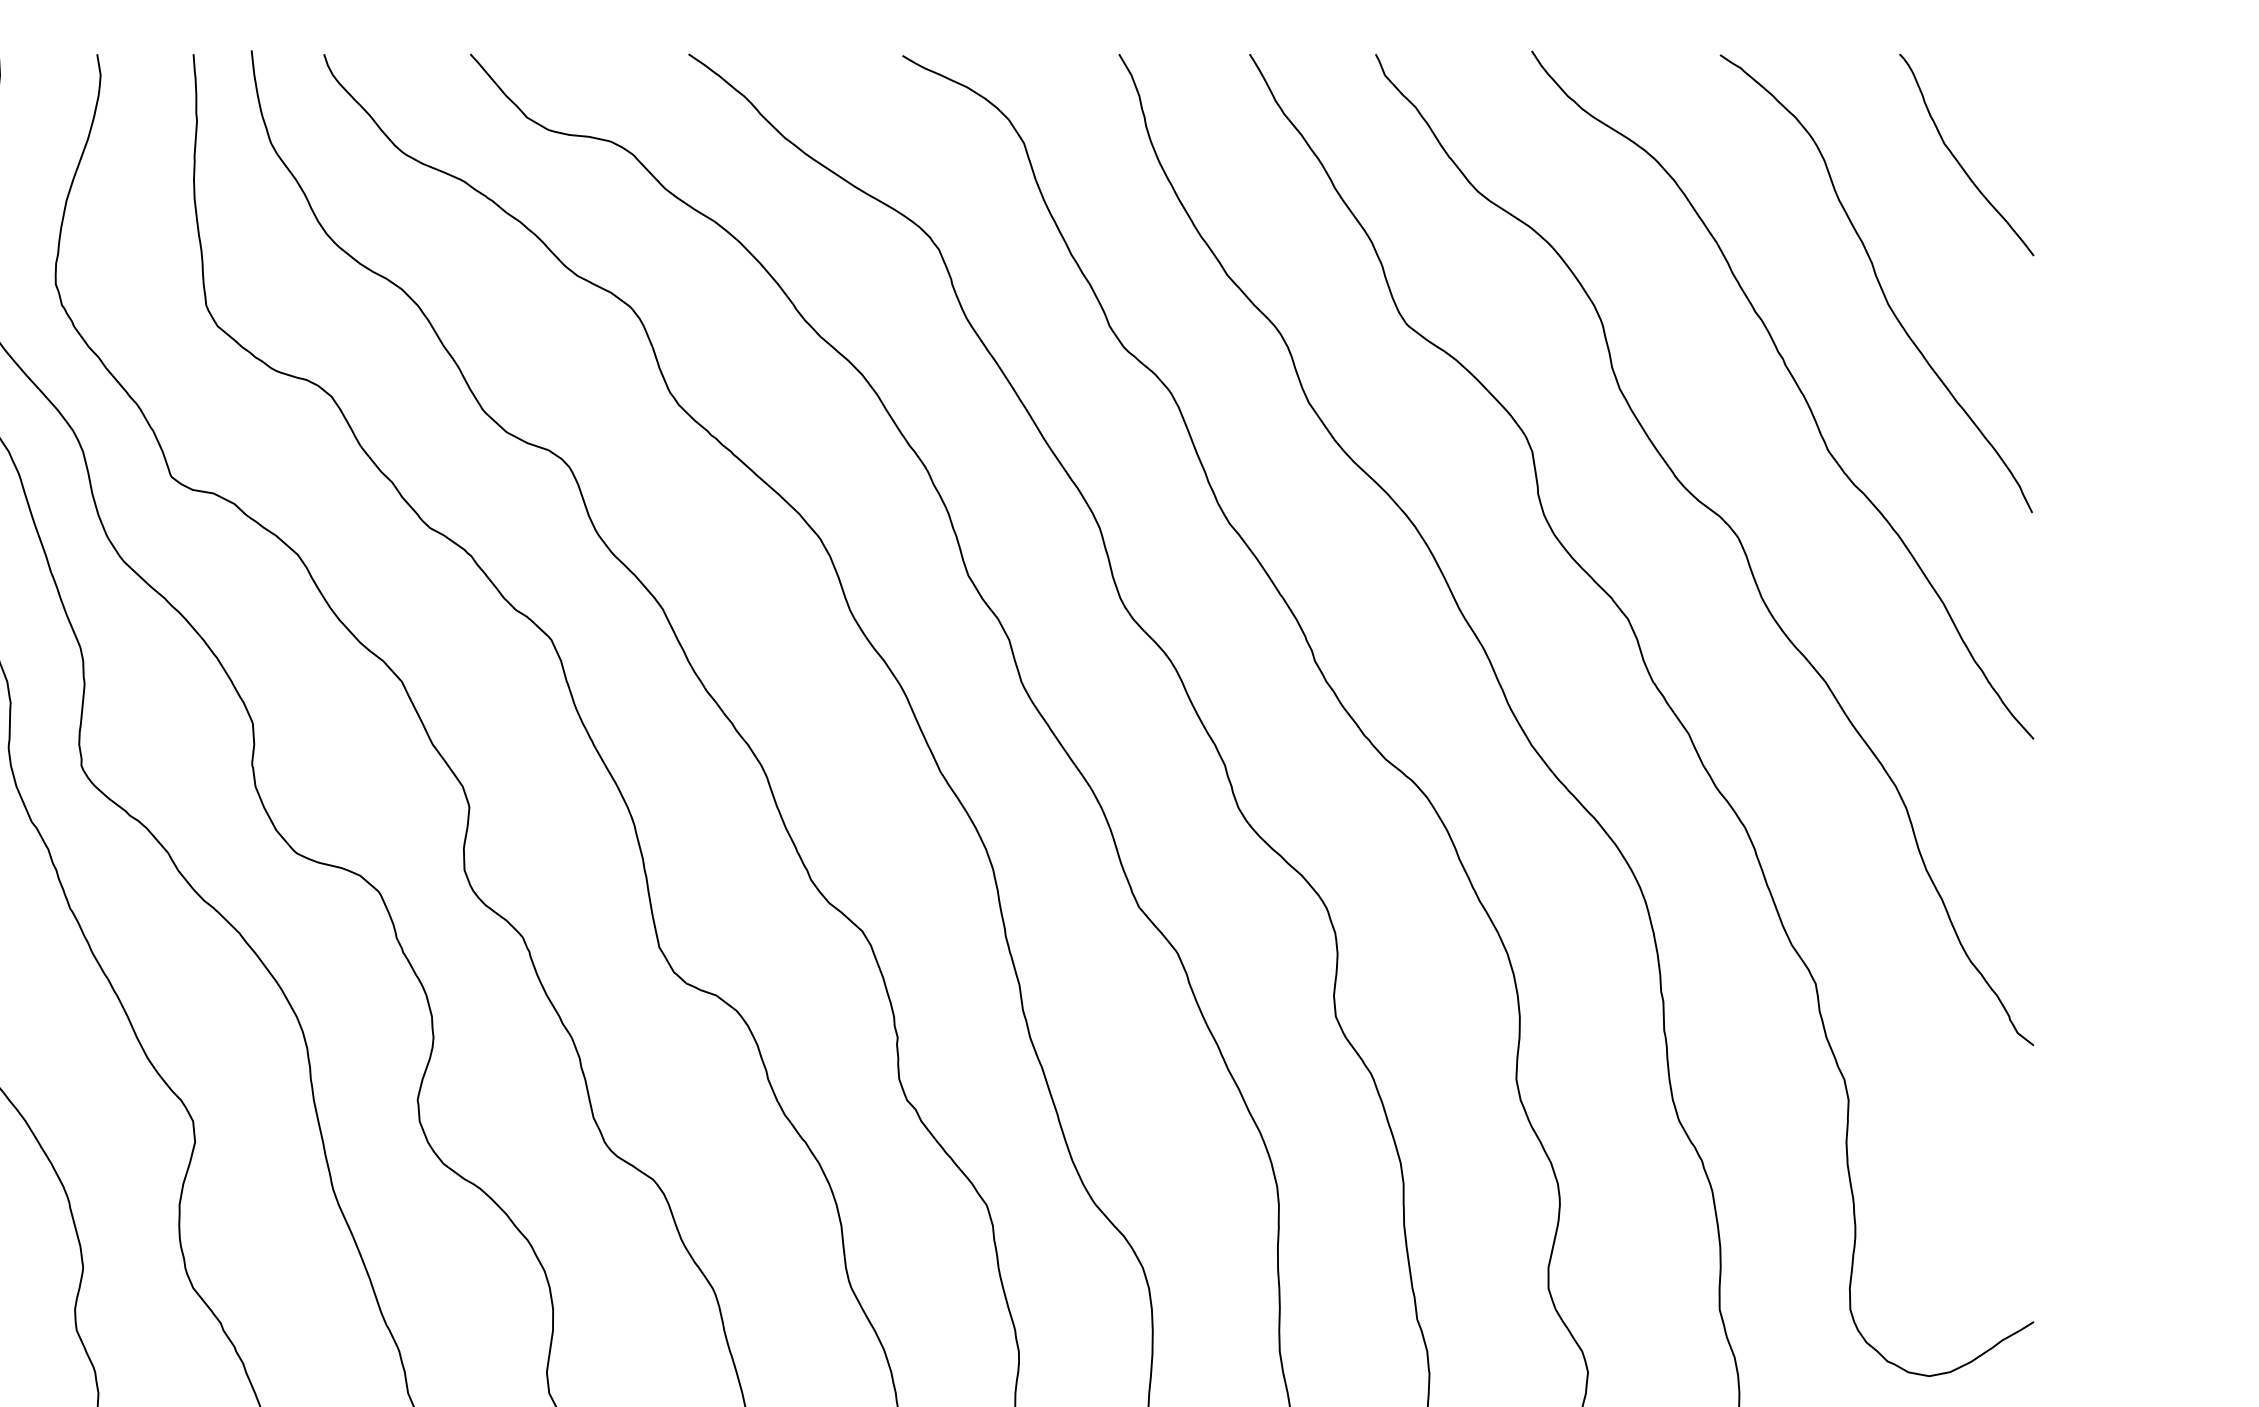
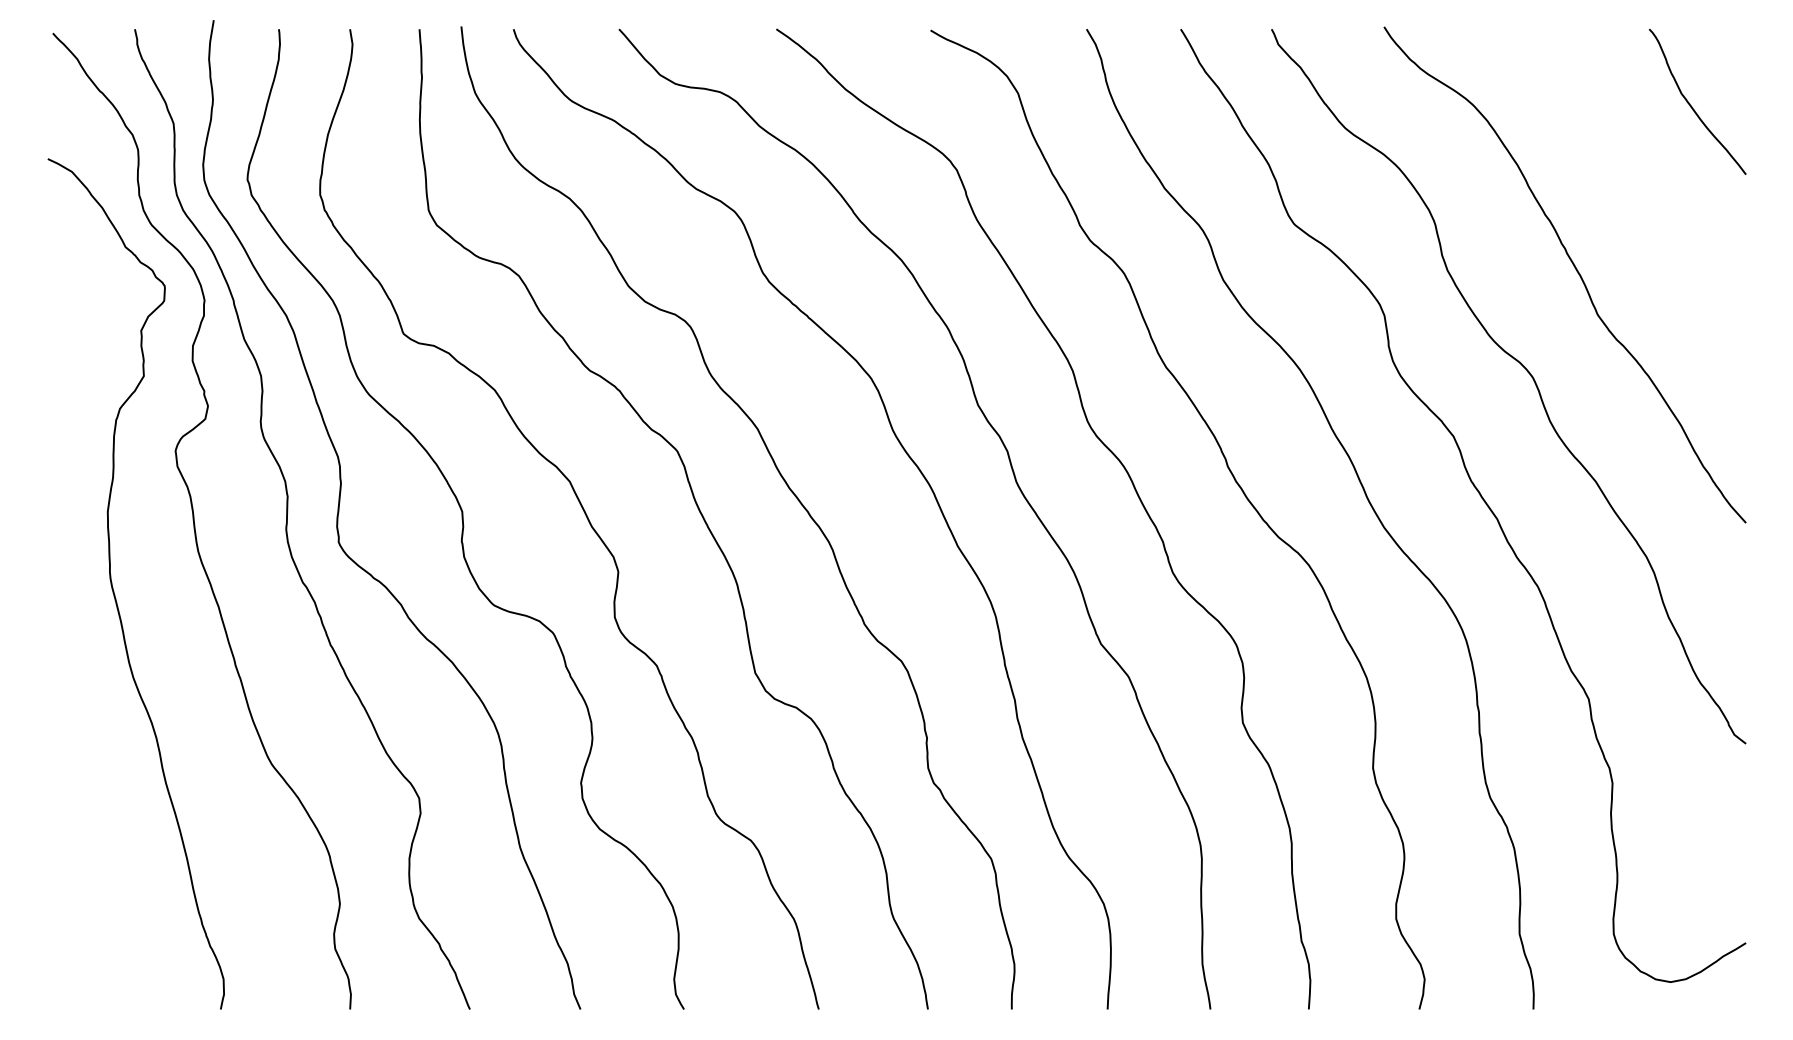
curve: (1877, 283) -> (1633, 194), removed

